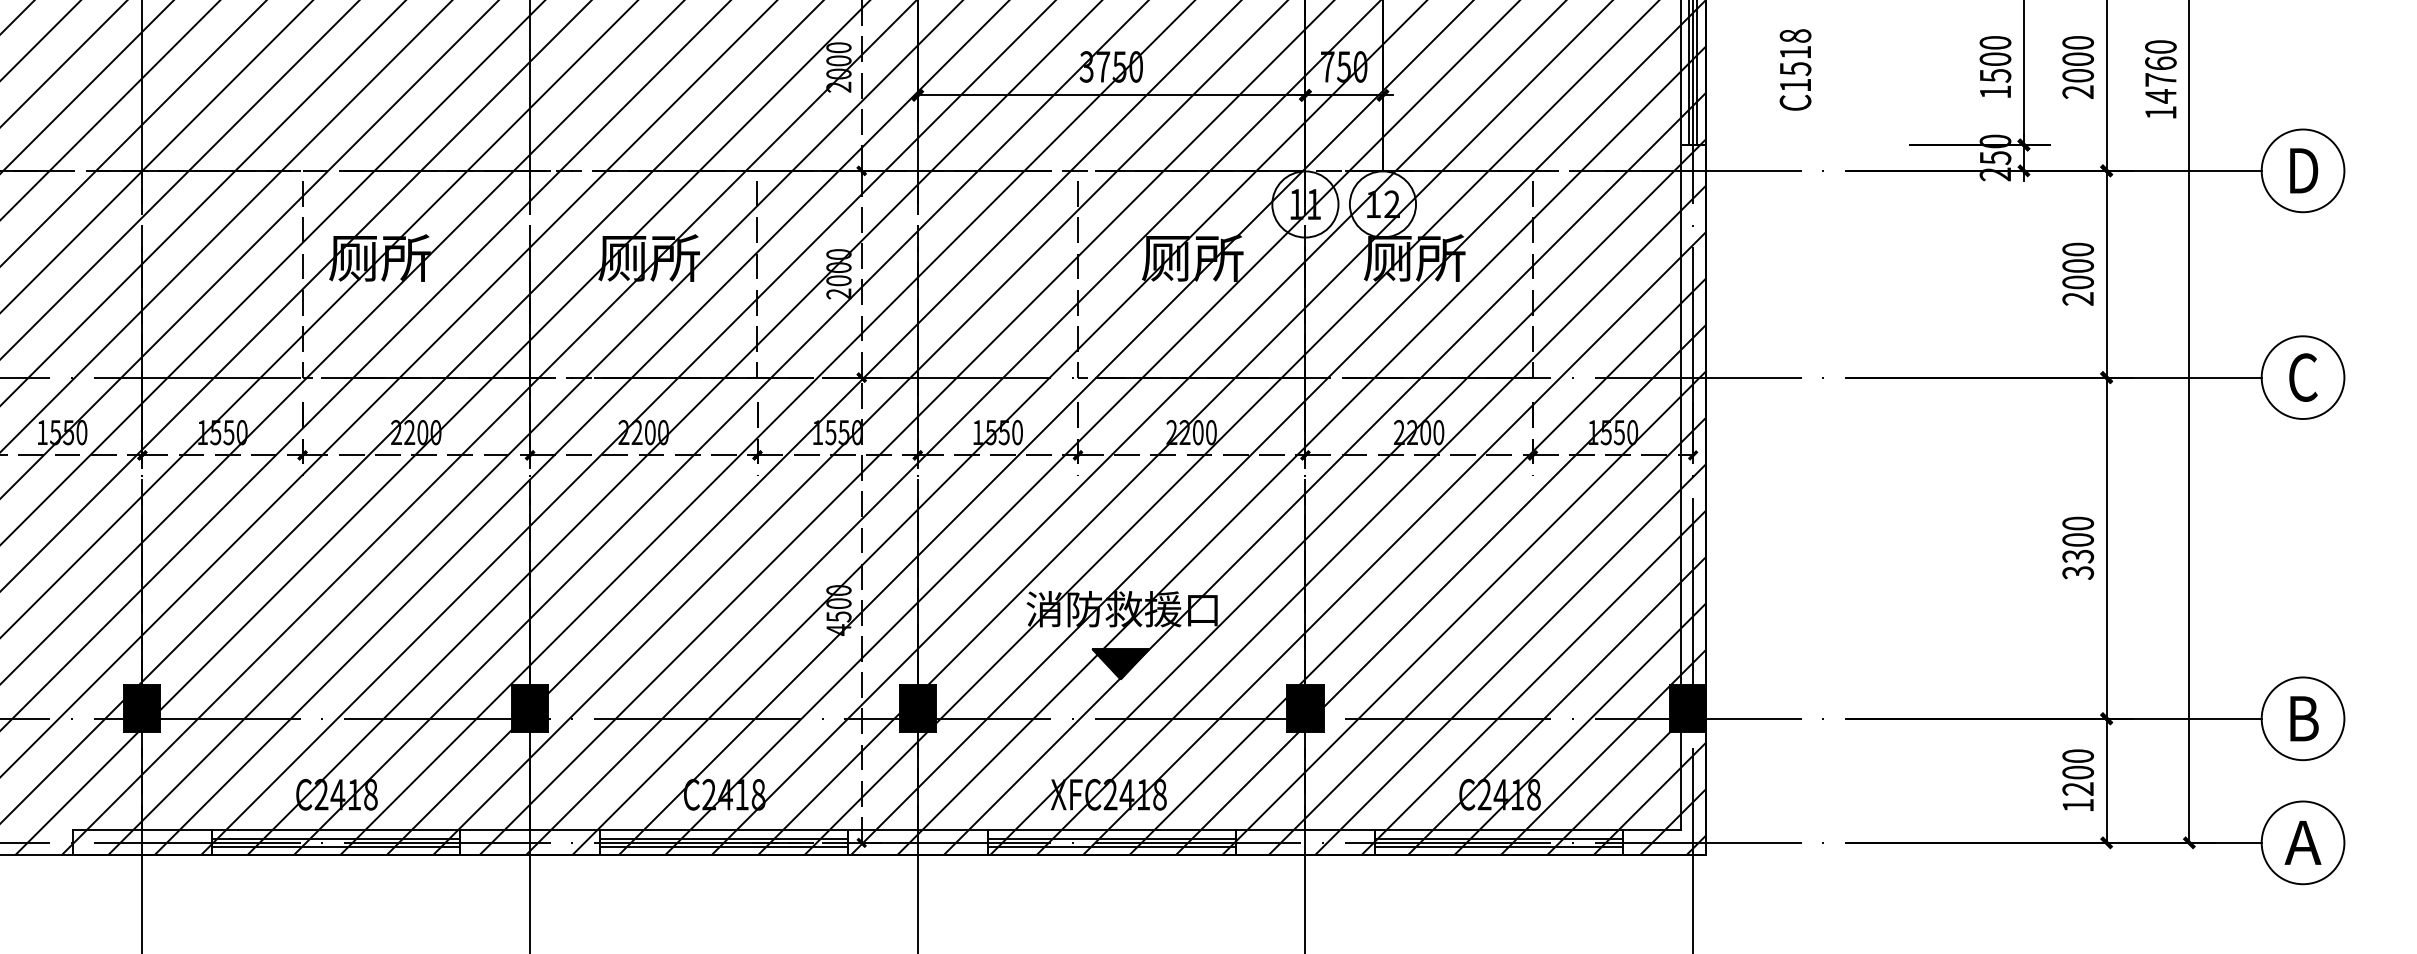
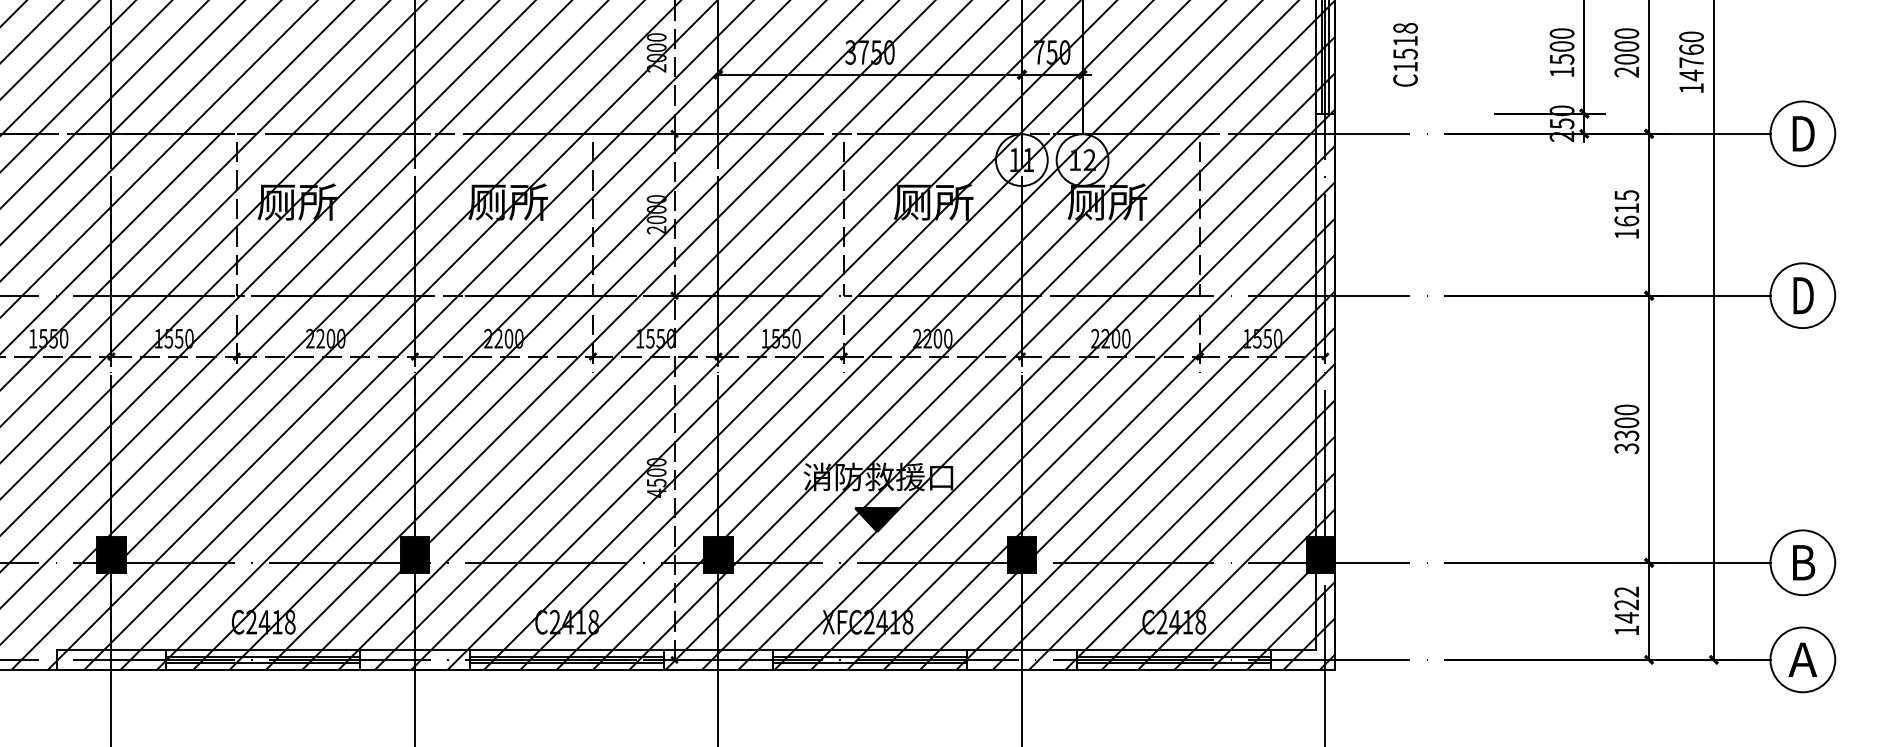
text: (2077, 273) -> (1626, 214), 2000 -> 1615
text: (2303, 377) -> (1803, 295), C -> D
text: (2077, 772) -> (1626, 604), 1200 -> 1422

